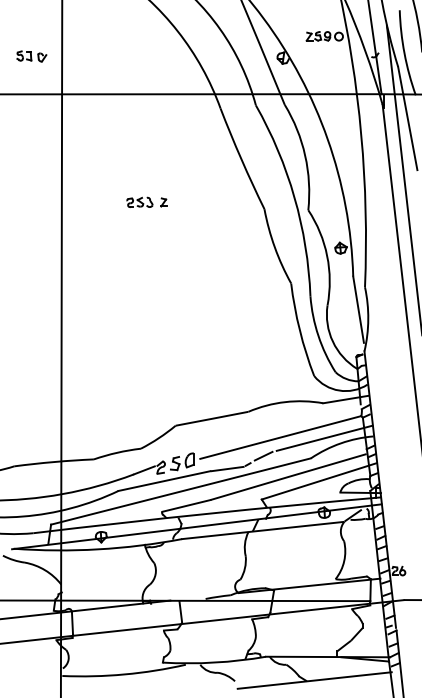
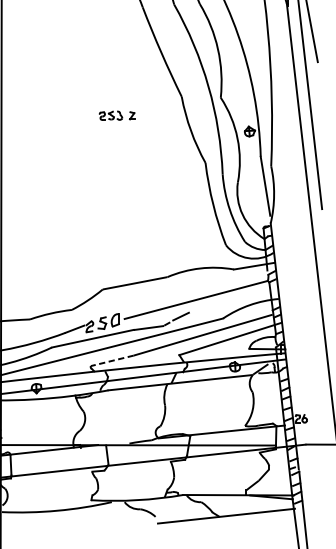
part: (146, 201) -> (116, 114), moved
line: (324, 437) -> (235, 299), removed
line: (186, 505) -> (112, 360), solid -> dashed

